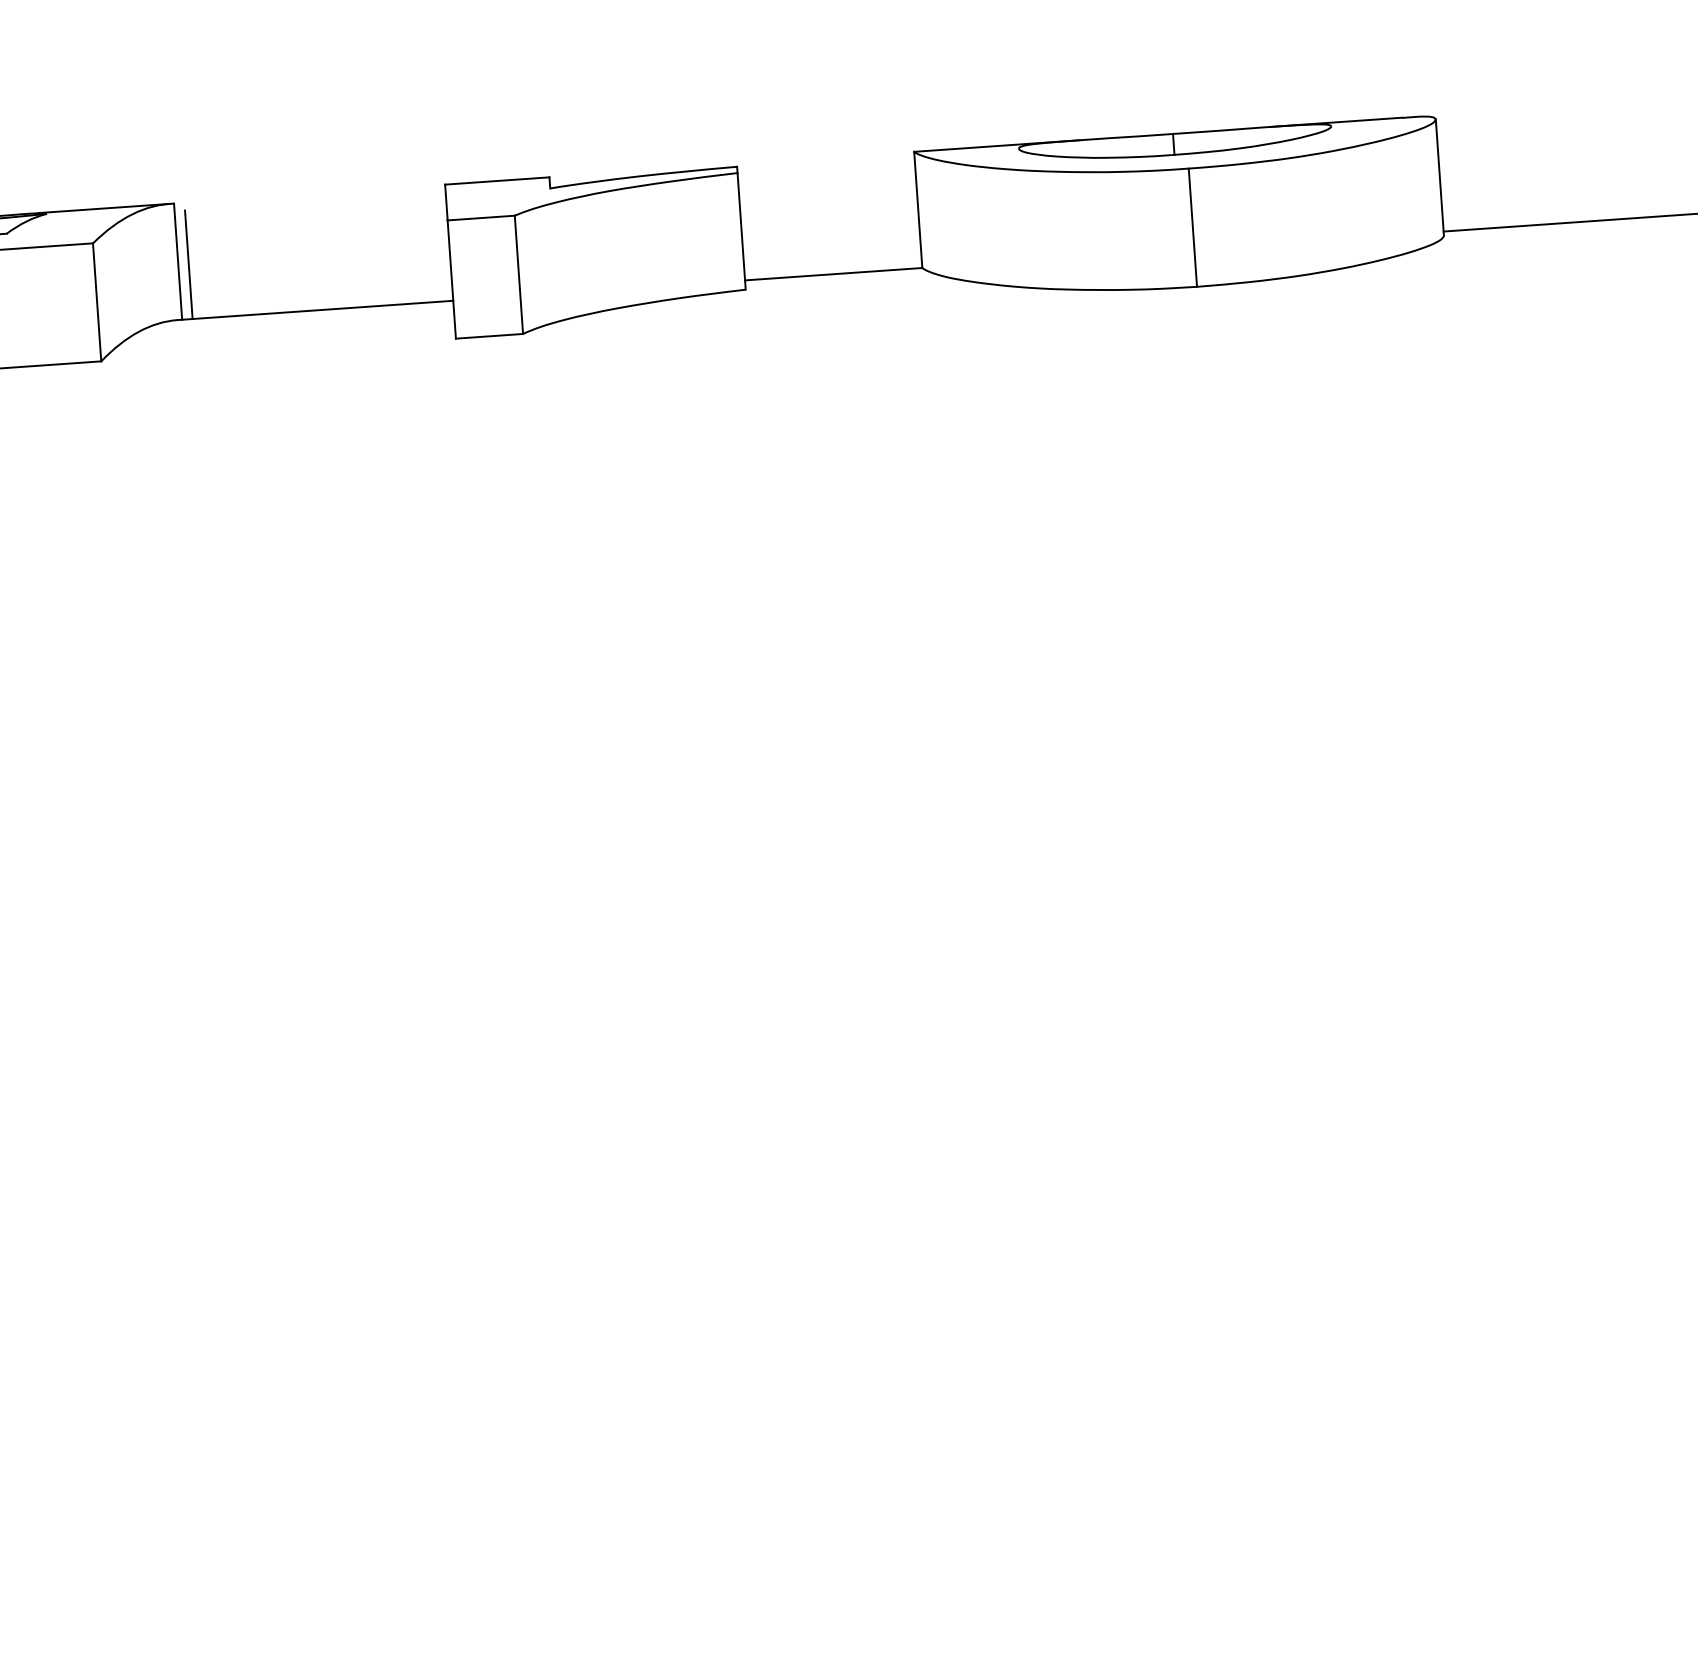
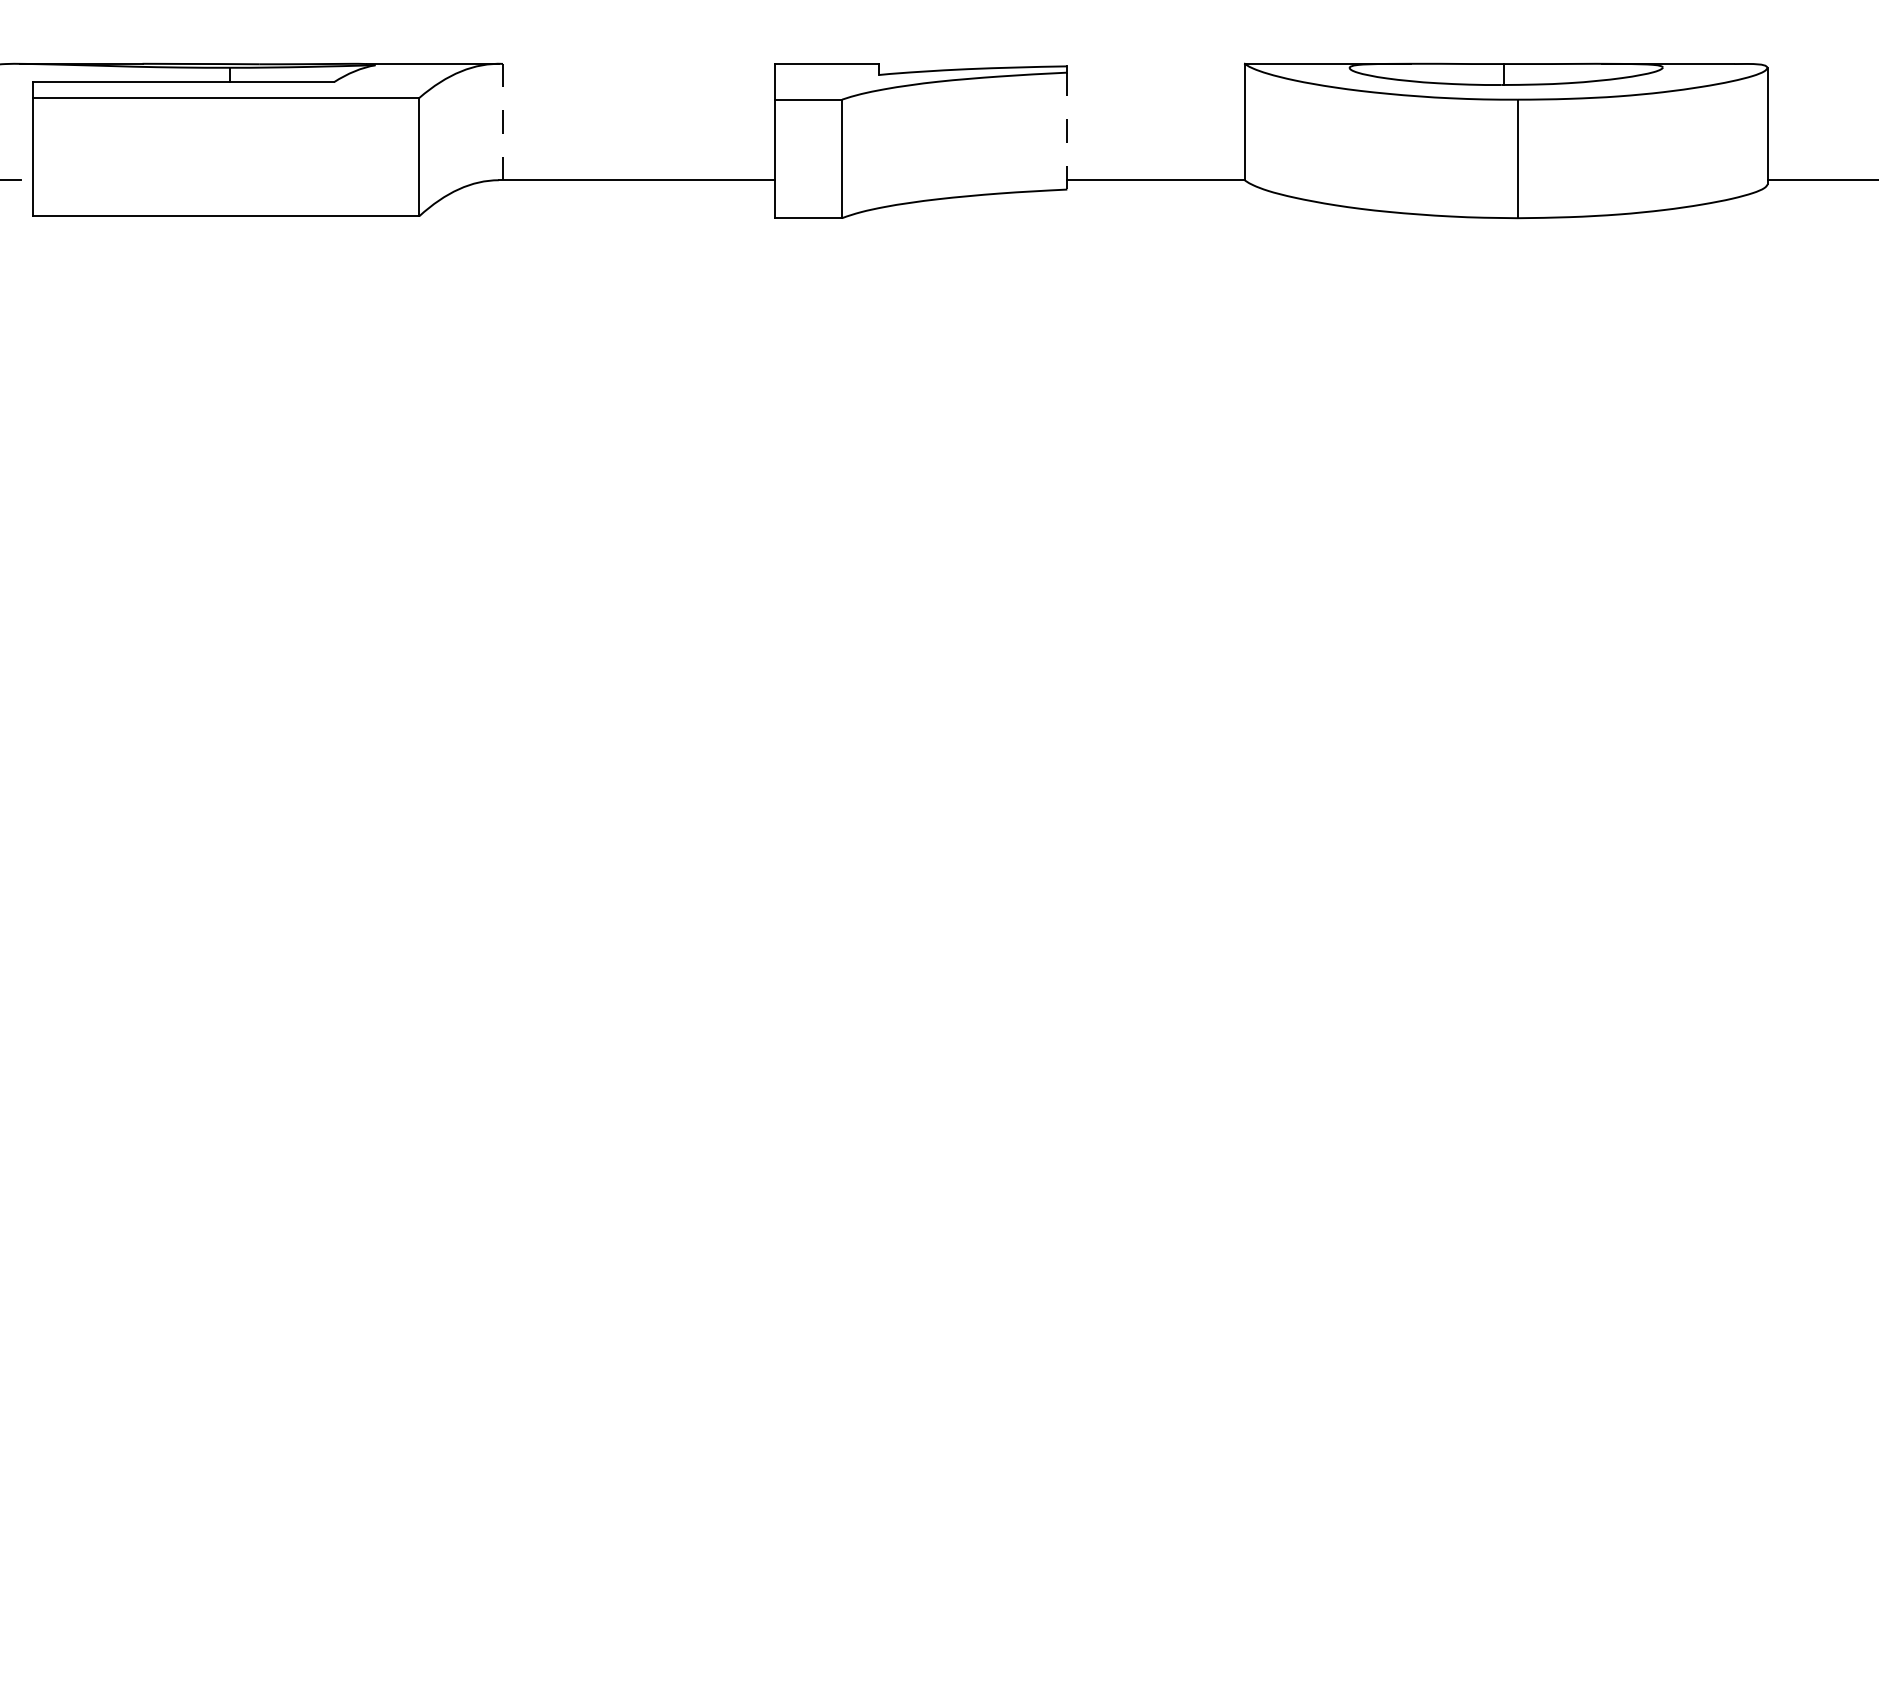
line: (741, 231) -> (1067, 131), solid -> dashed
line: (178, 262) -> (503, 122), solid -> dashed
line: (188, 264) -> (513, 125), removed

